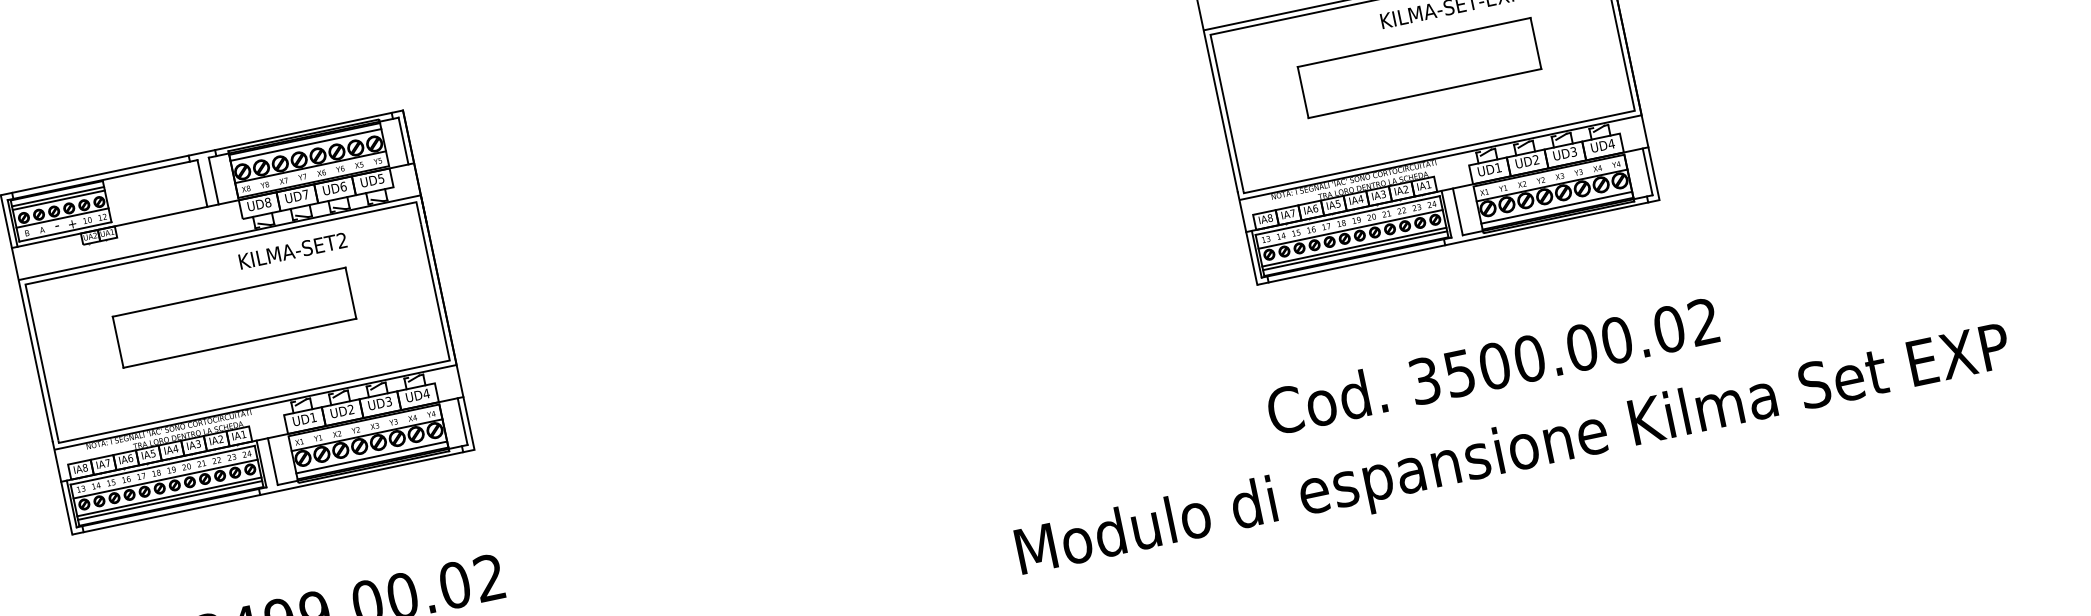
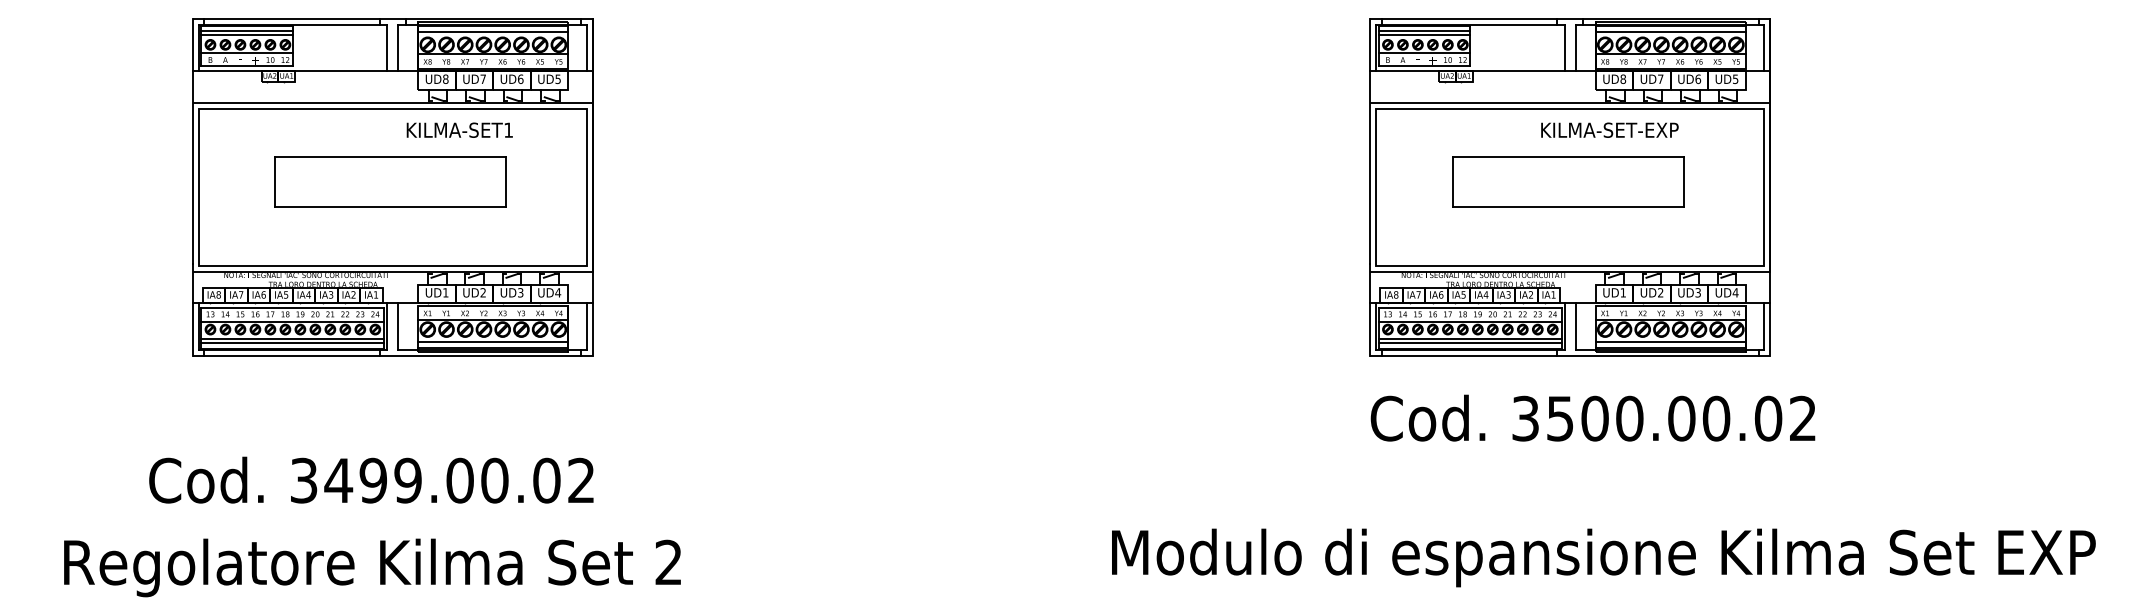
text: (341, 239) -> (508, 129), KILMA-SET2 -> KILMA-SET1
text: (1491, 365) -> (1592, 417), moved
text: (1513, 453) -> (1603, 557), moved

